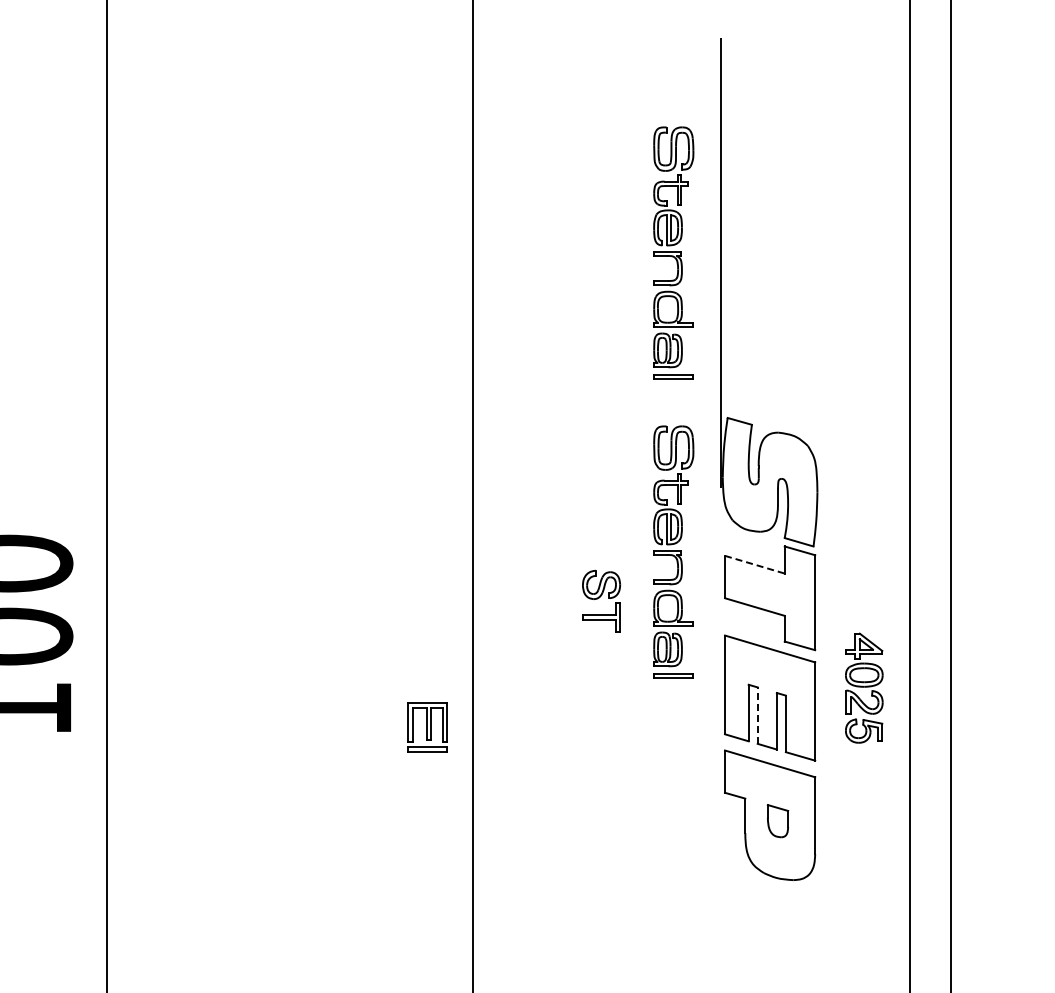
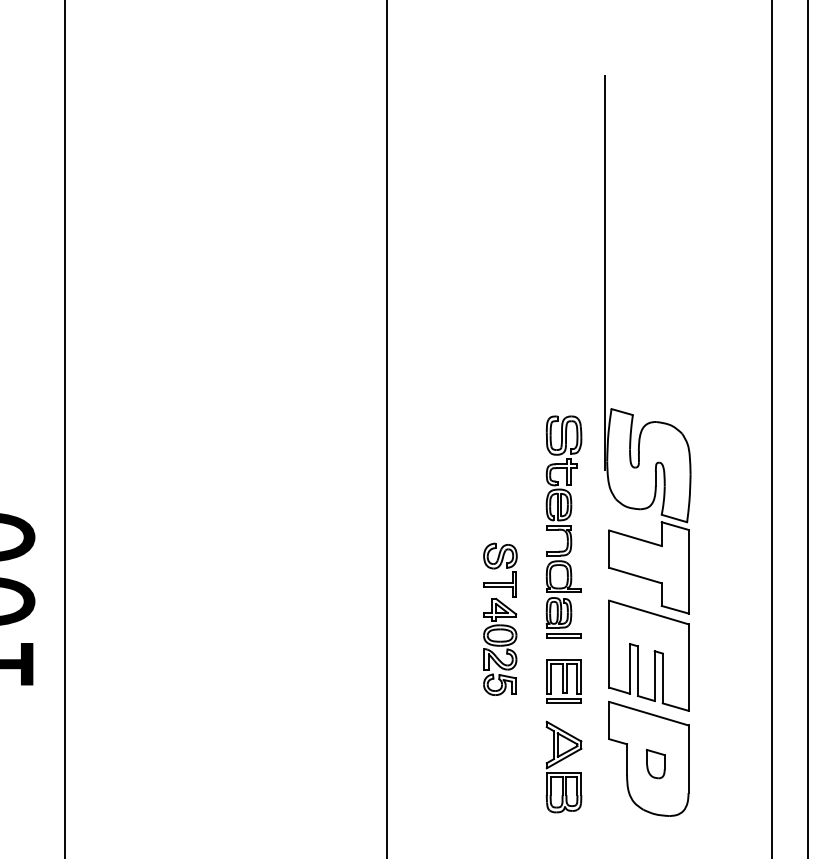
part: (673, 252) -> (563, 263), removed
line: (755, 564) -> (636, 538), dashed -> solid
part: (864, 687) -> (500, 646), moved
line: (757, 715) -> (637, 671), dashed -> solid
part: (427, 727) -> (563, 681), moved
part: (673, 824) -> (563, 767), added

